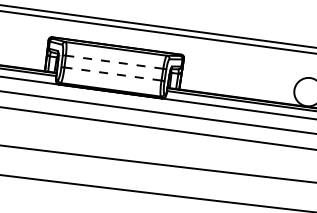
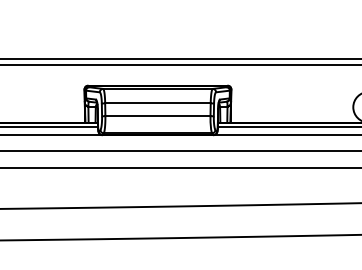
line: (114, 62) -> (157, 103), dashed -> solid
line: (112, 74) -> (157, 116), dashed -> solid

